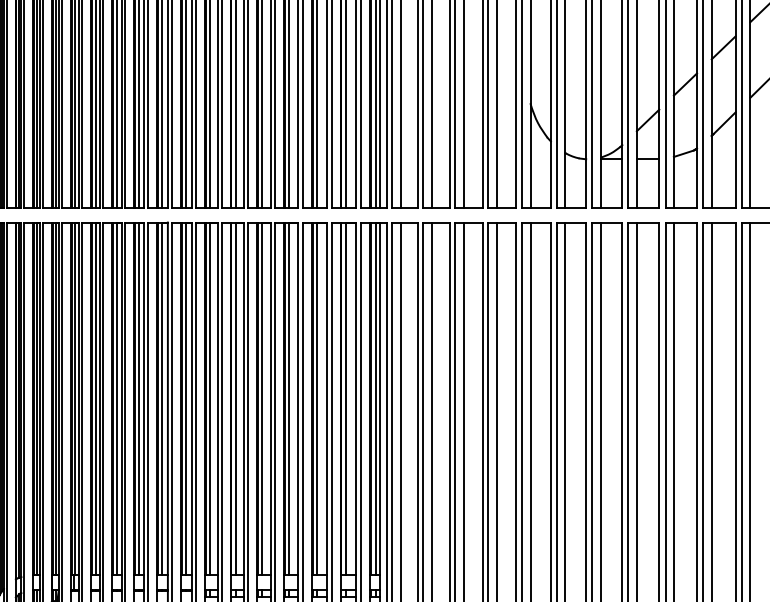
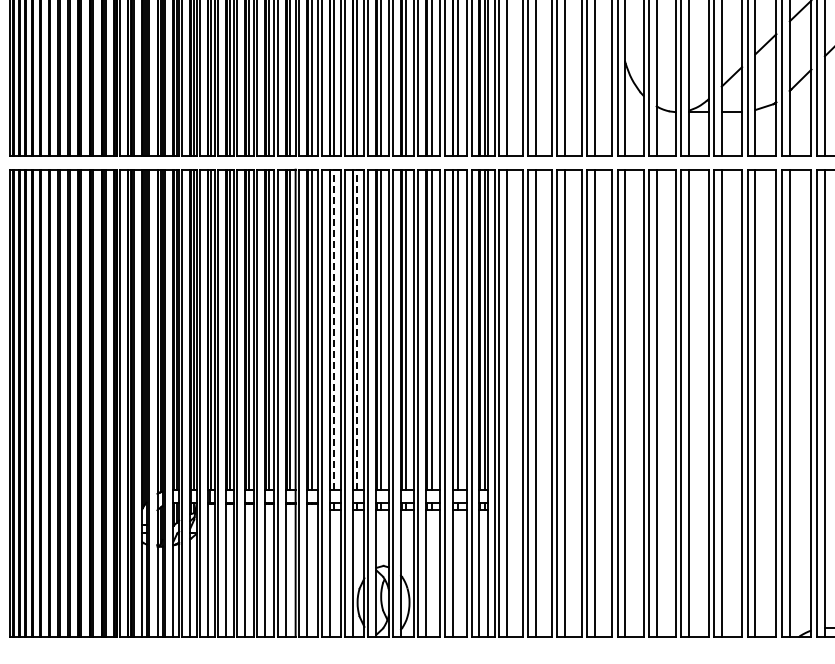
line: (210, 398) -> (334, 329), solid -> dashed
line: (235, 398) -> (357, 329), solid -> dashed

